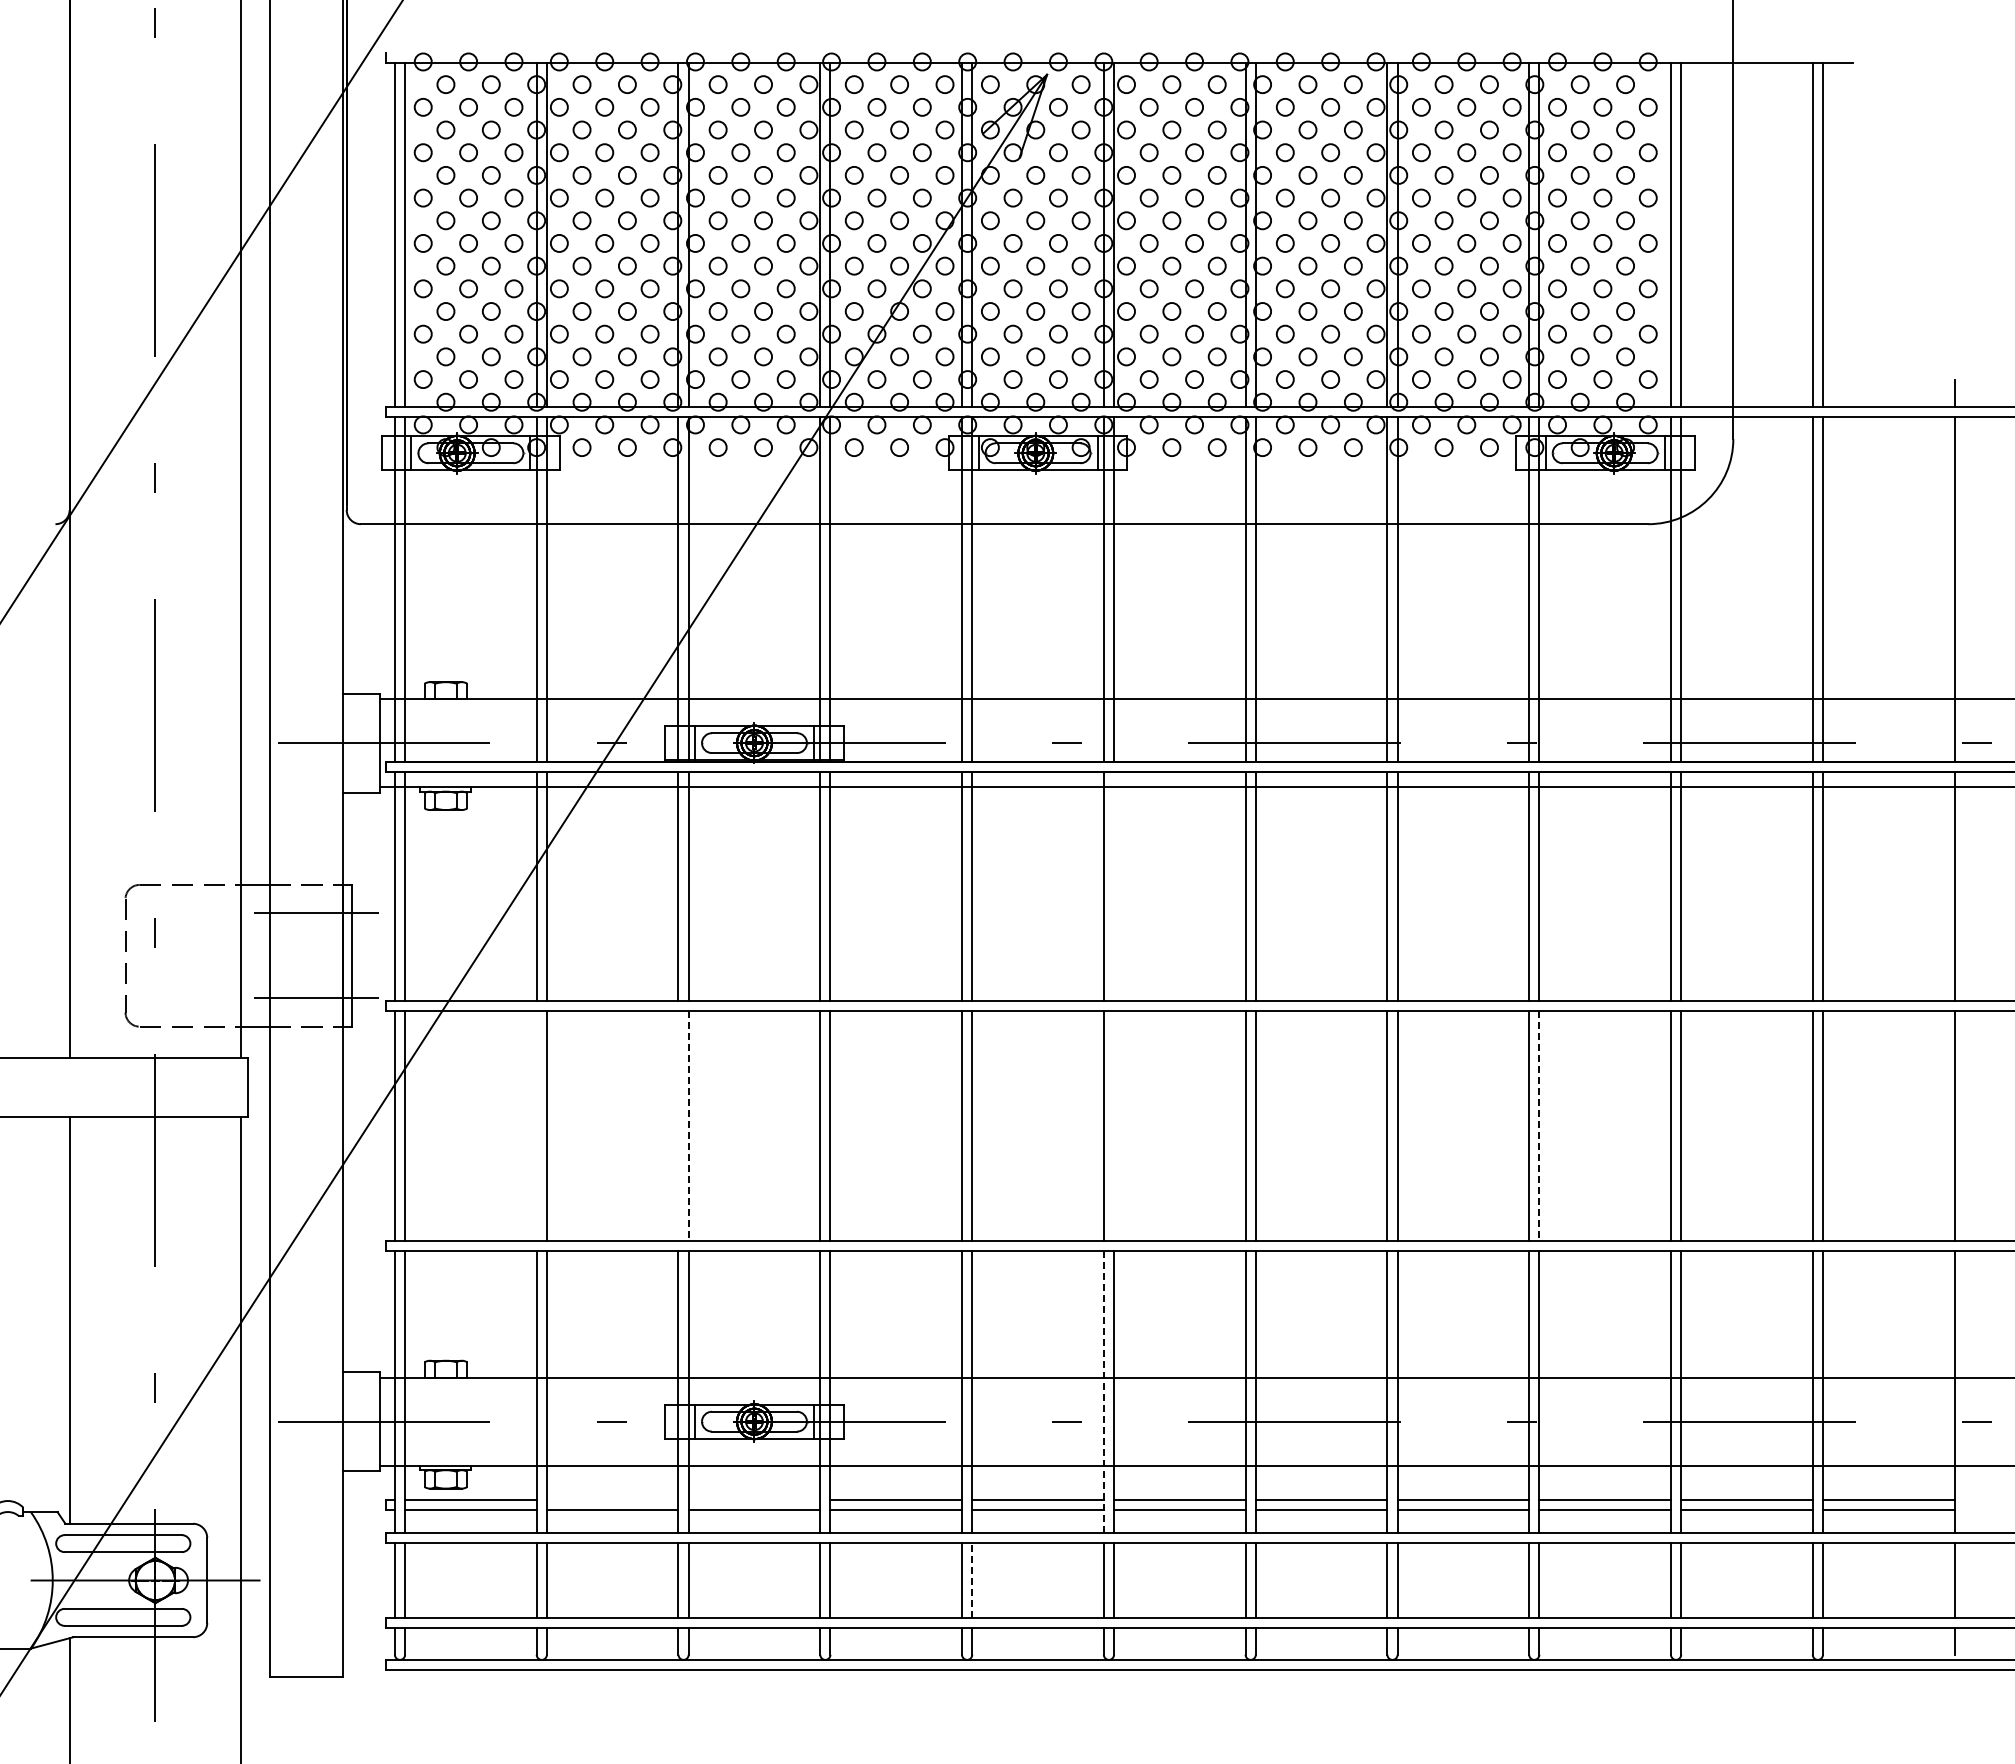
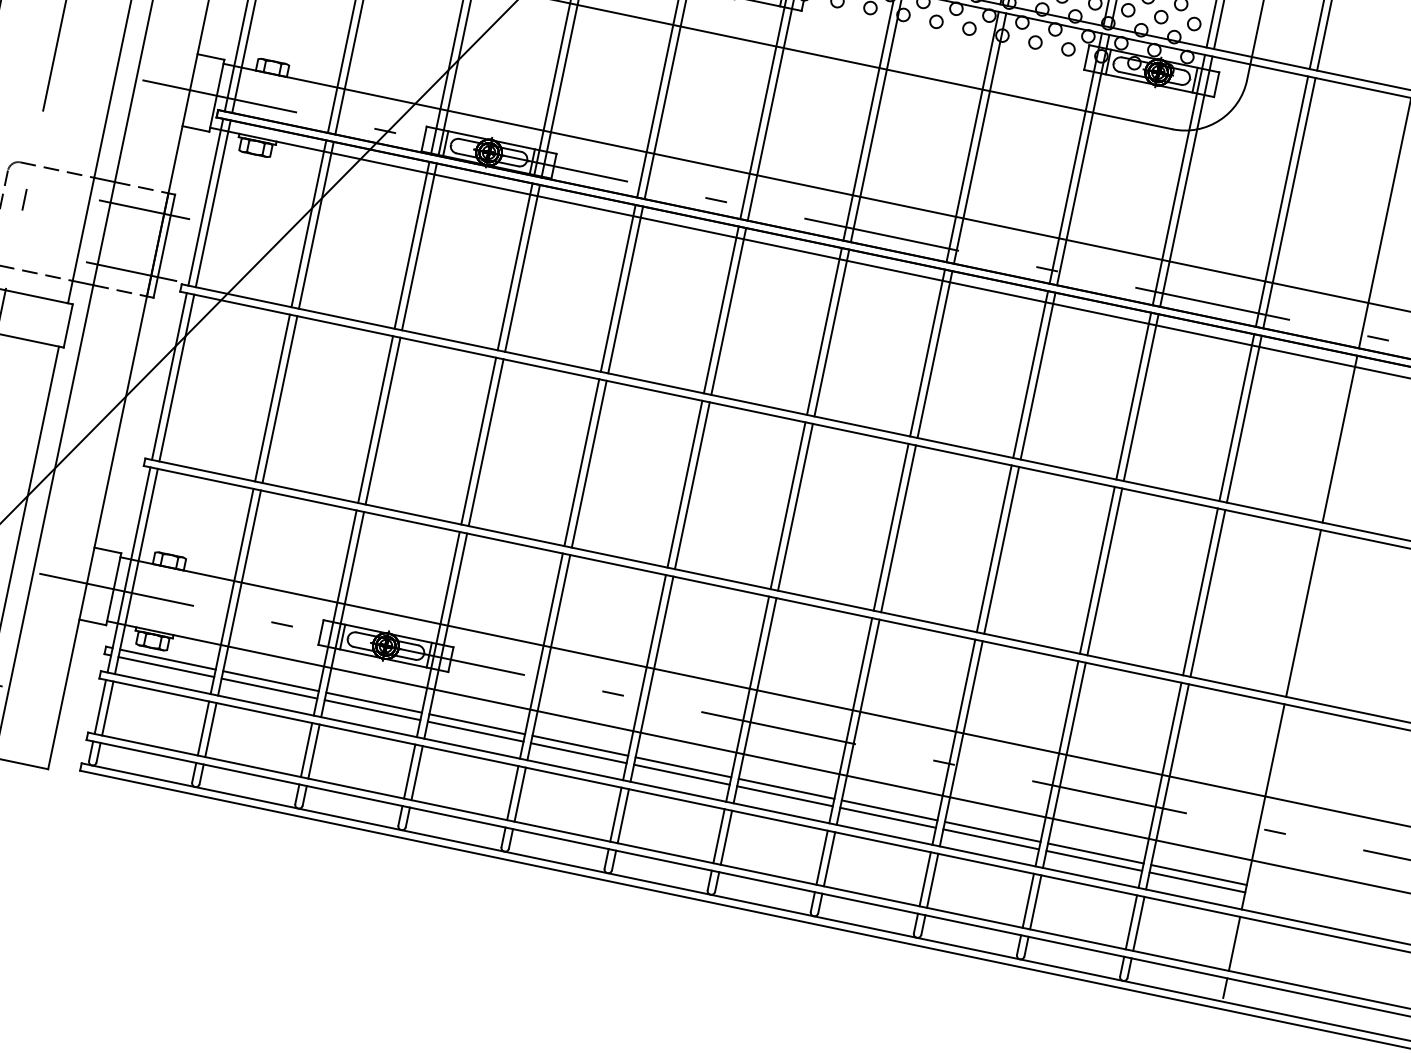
line: (1114, 886) -> (729, 311), added
line: (536, 1125) -> (272, 397), added
line: (678, 1125) -> (375, 419), added
line: (1114, 1125) -> (692, 485), added
line: (688, 1126) -> (382, 421), dashed -> solid
line: (1539, 1126) -> (1001, 550), dashed -> solid
line: (1103, 1391) -> (644, 677), dashed -> solid
line: (612, 1499) -> (270, 681), added
line: (754, 1499) -> (374, 702), added
line: (972, 1580) -> (520, 794), dashed -> solid

